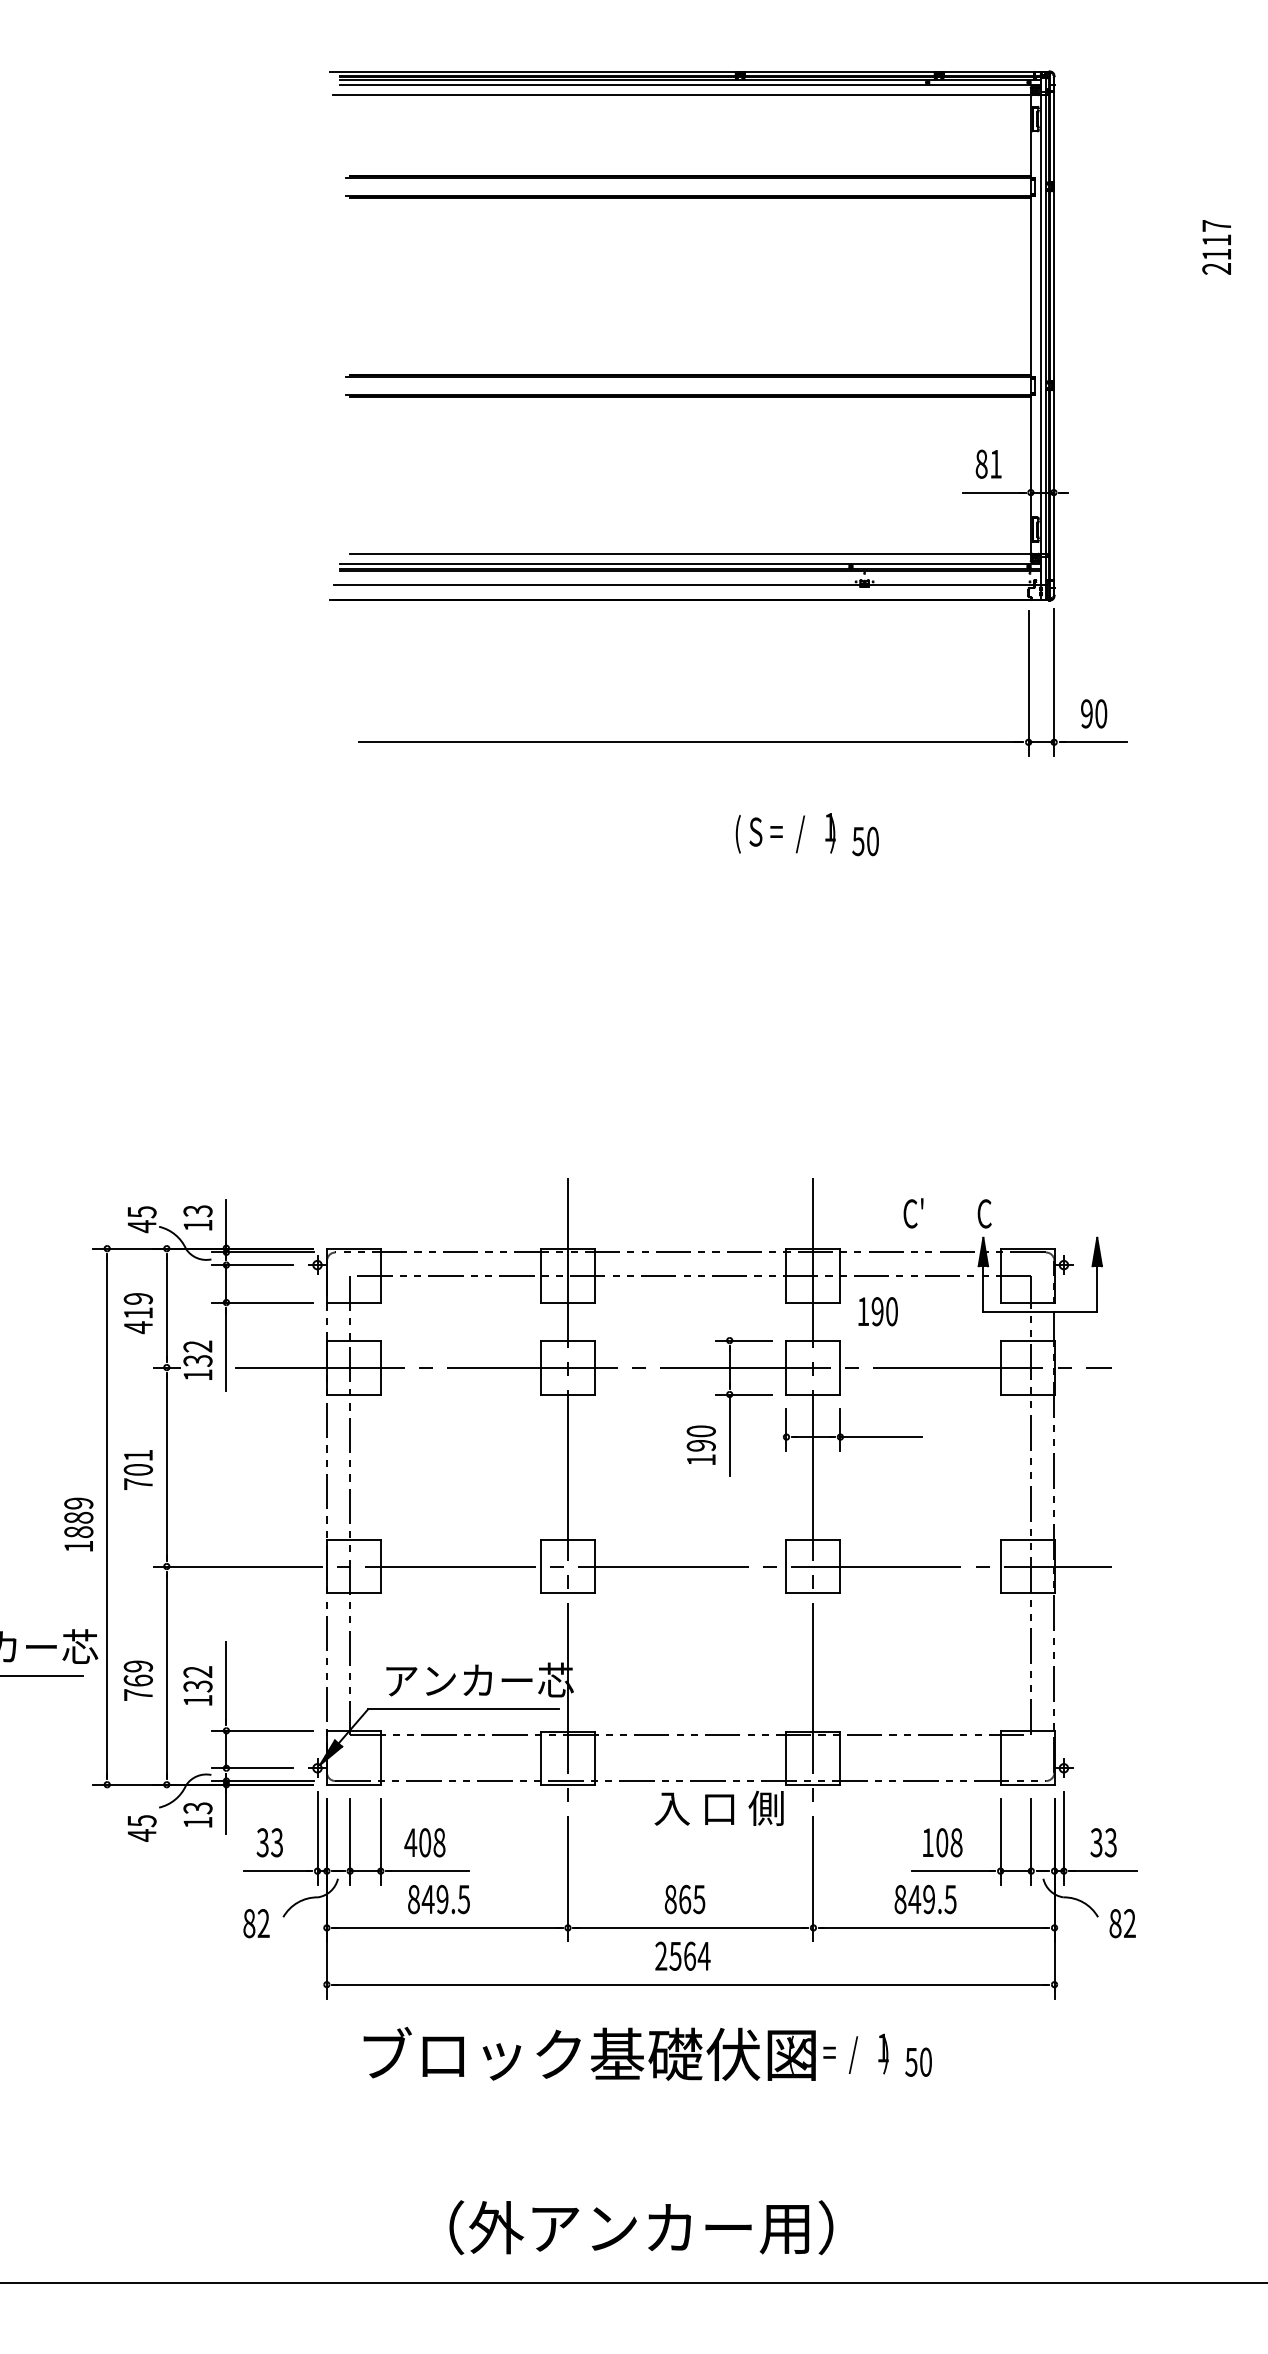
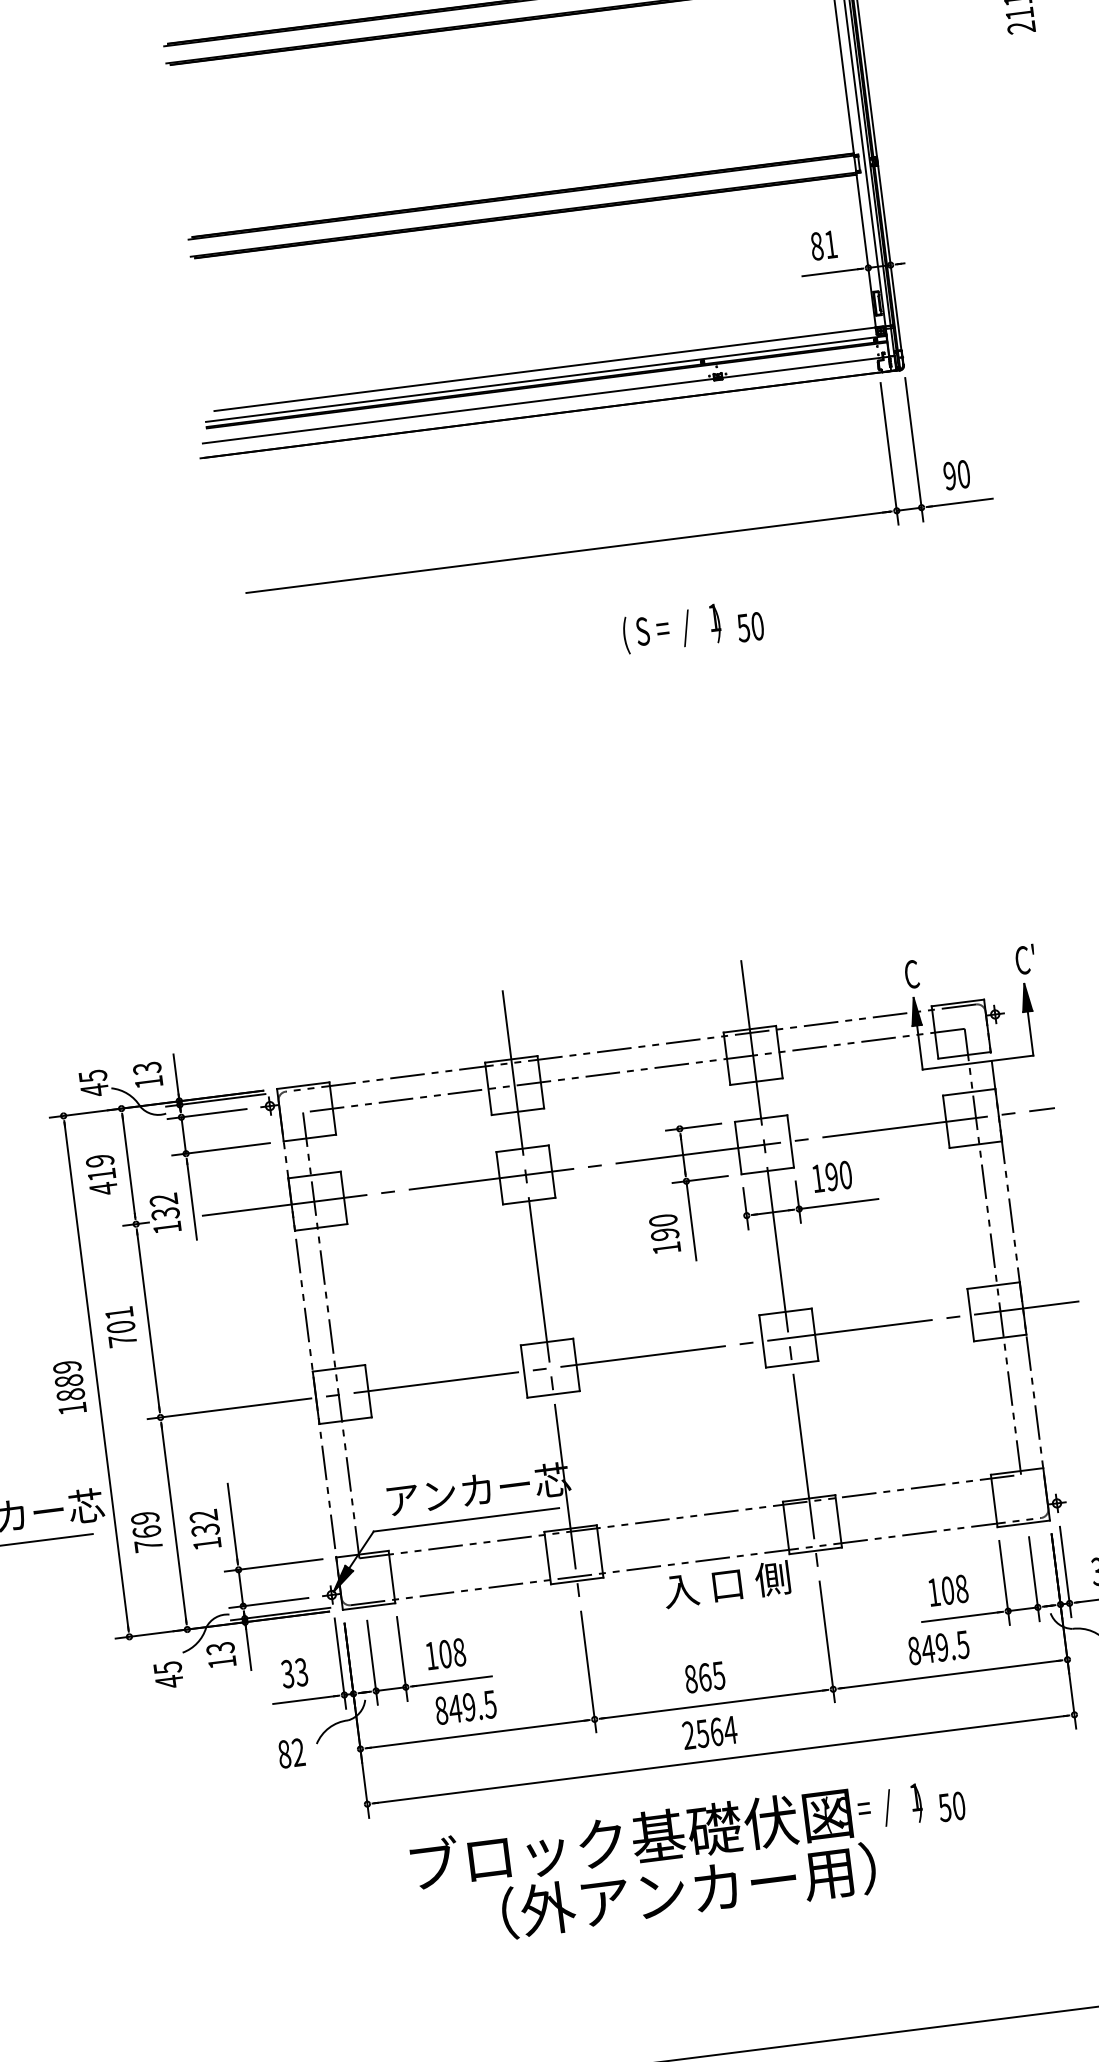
text: (913, 1213) -> (1025, 959), moved
text: (877, 1311) -> (831, 1176), moved
text: (410, 1842) -> (431, 1655), 408 -> 108
text: (641, 2227) -> (688, 1890), moved

